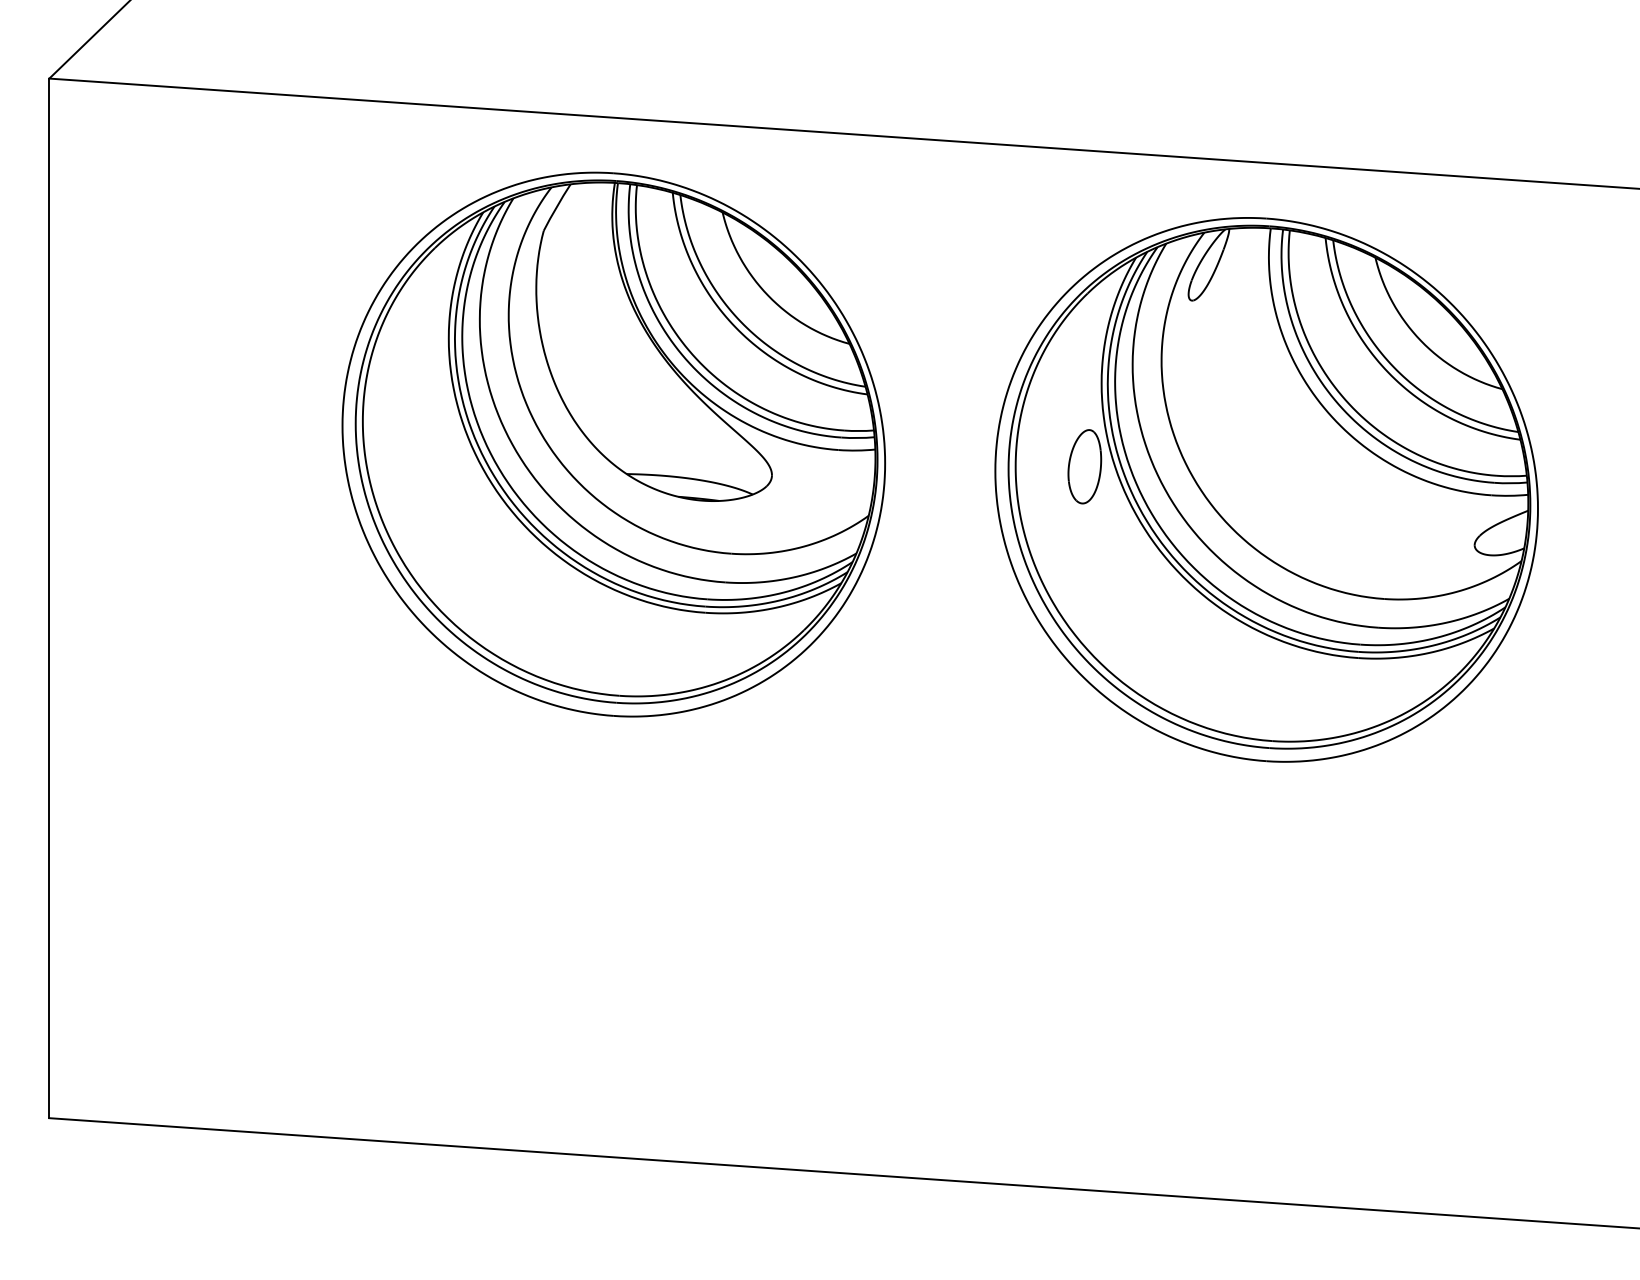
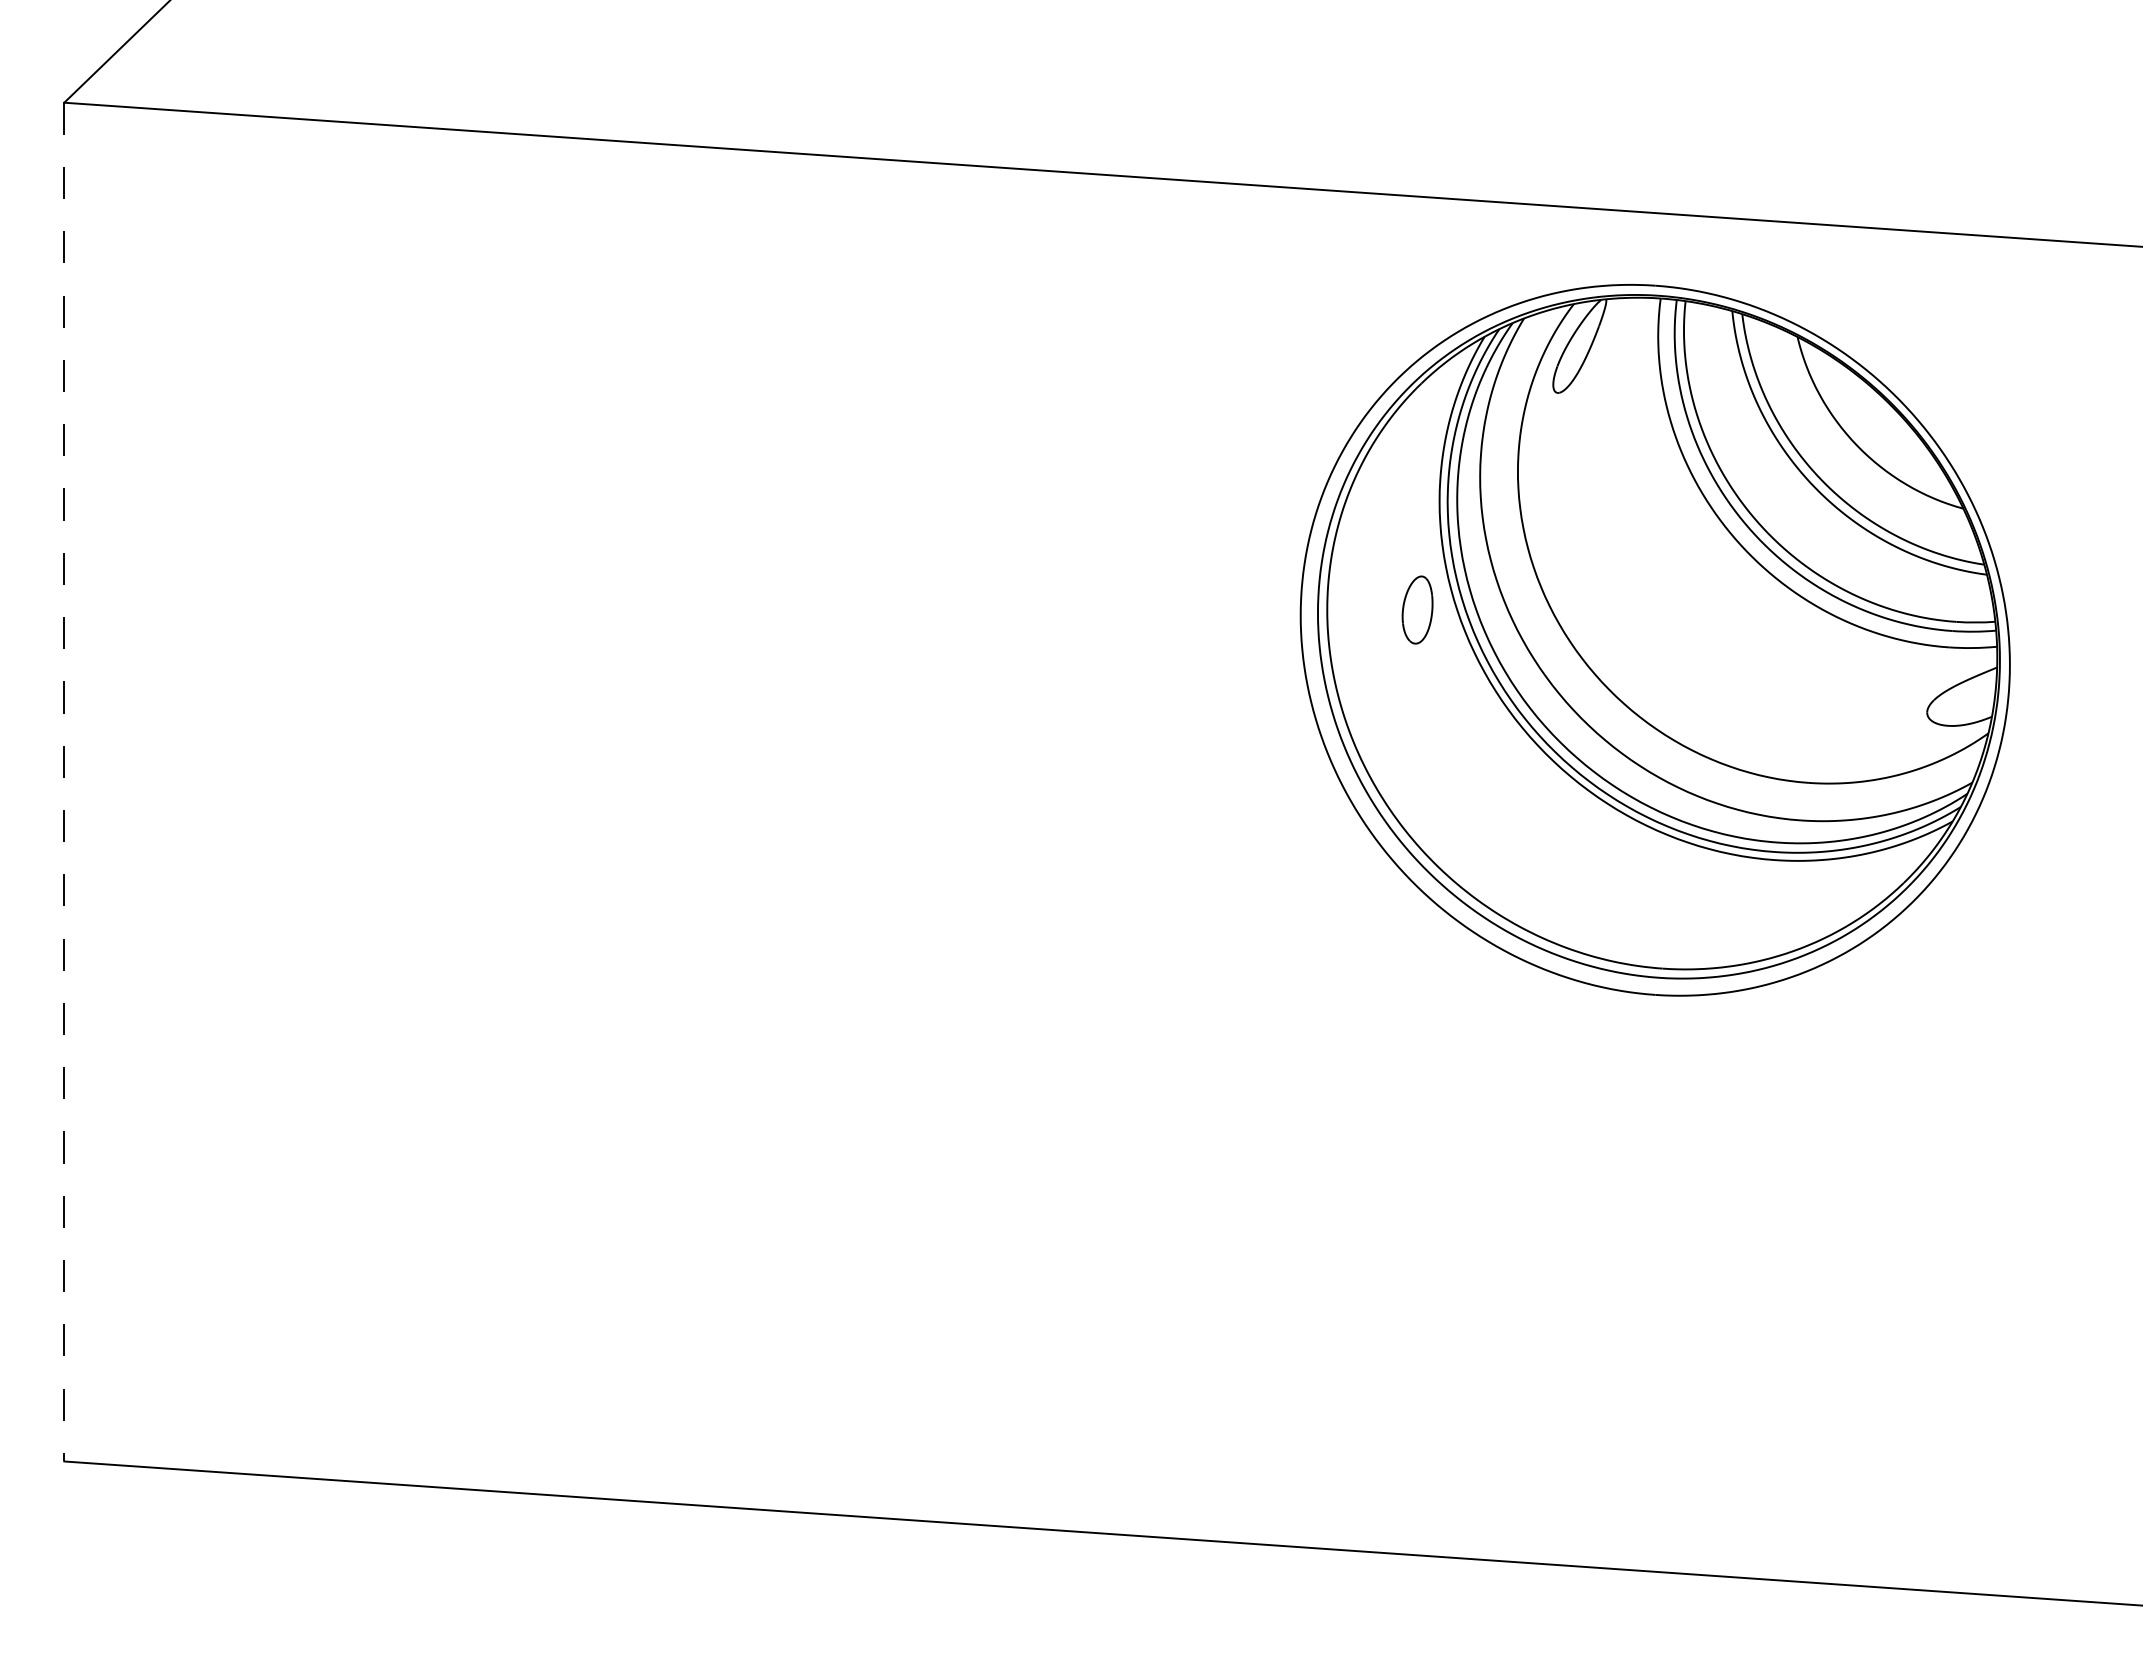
part: (613, 444) -> (801, 580), removed
part: (1084, 466) -> (1417, 609), size x0.7
line: (49, 598) -> (64, 782), solid -> dashed

